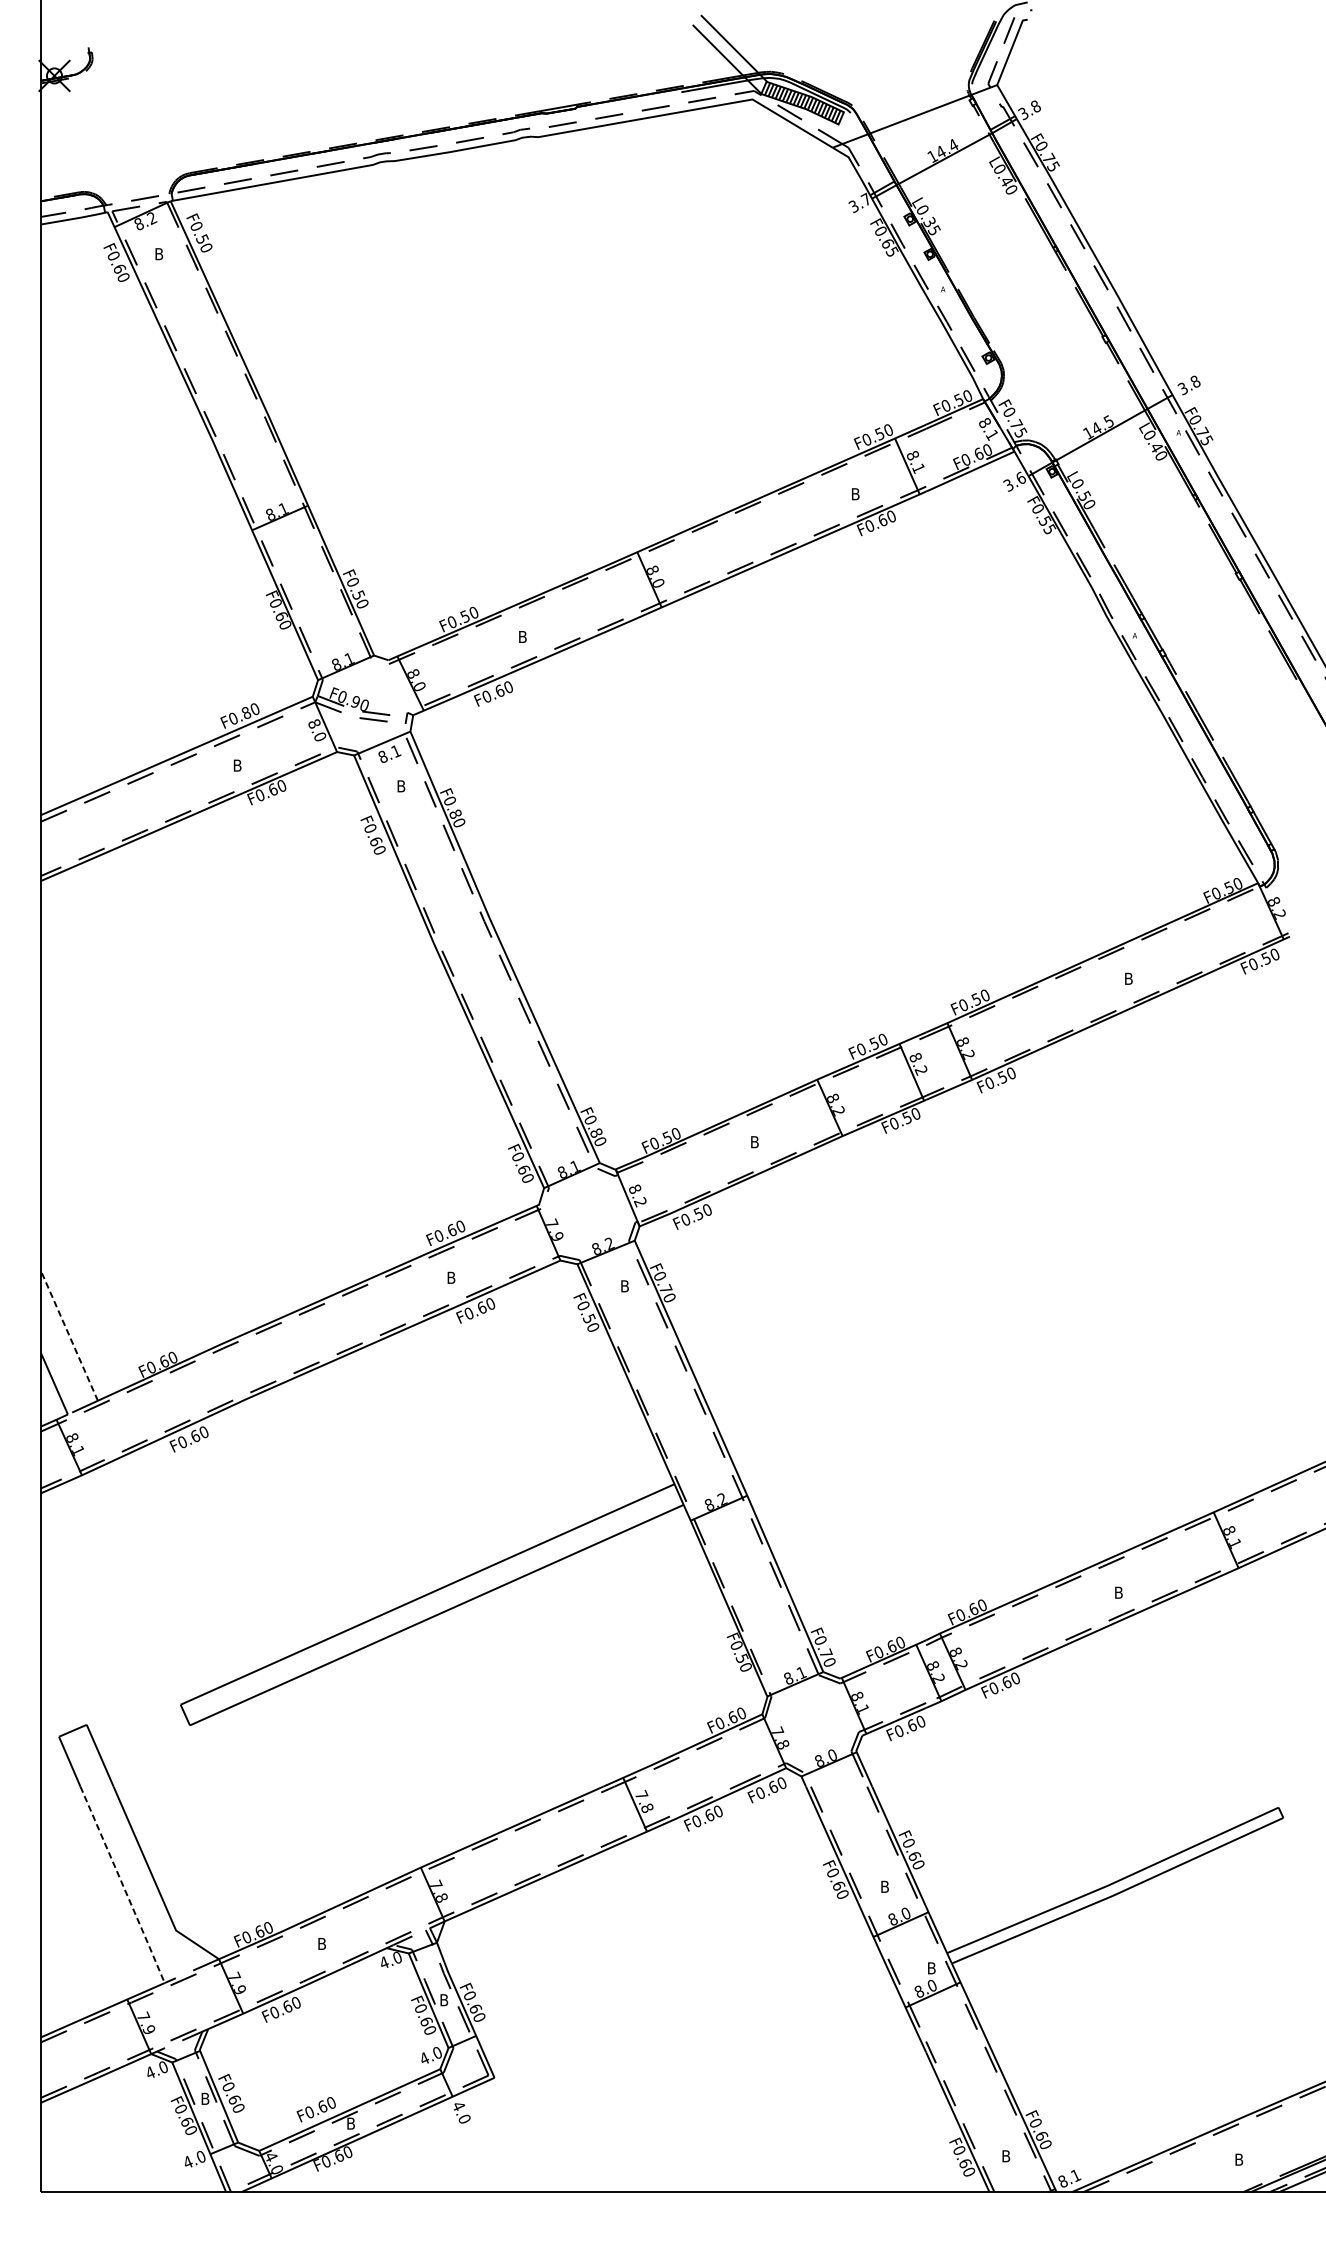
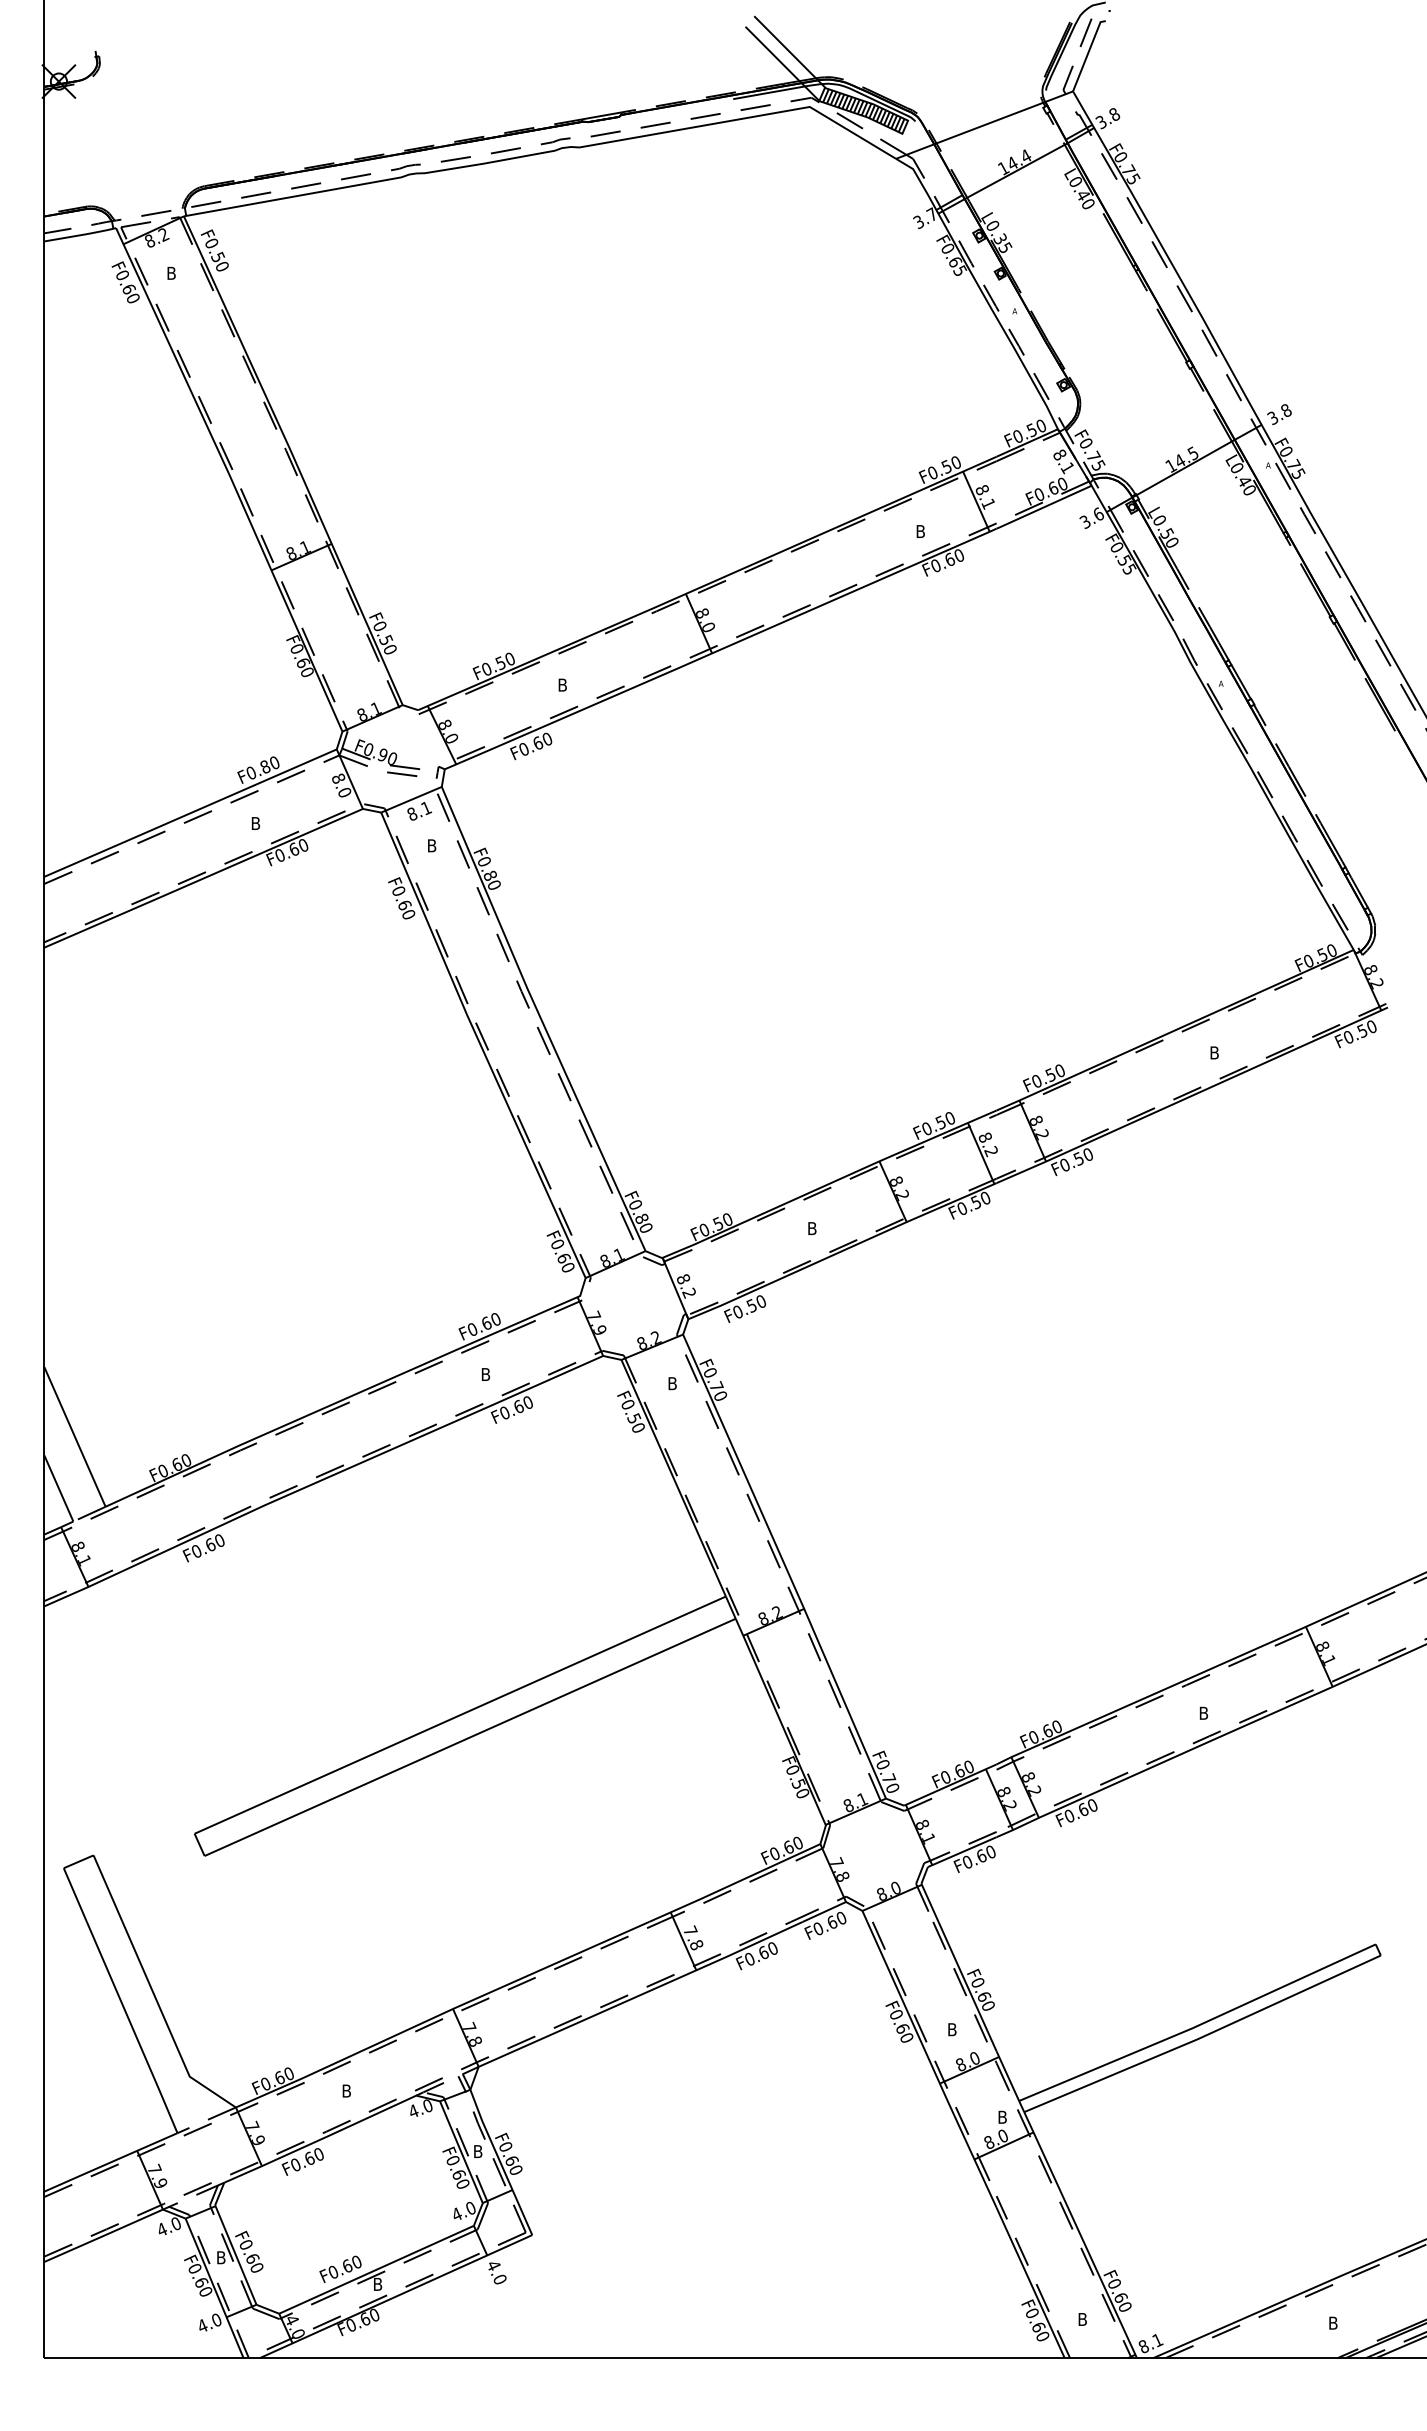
line: (68, 1335) -> (74, 1436), dashed -> solid
line: (122, 1885) -> (132, 2028), dashed -> solid

